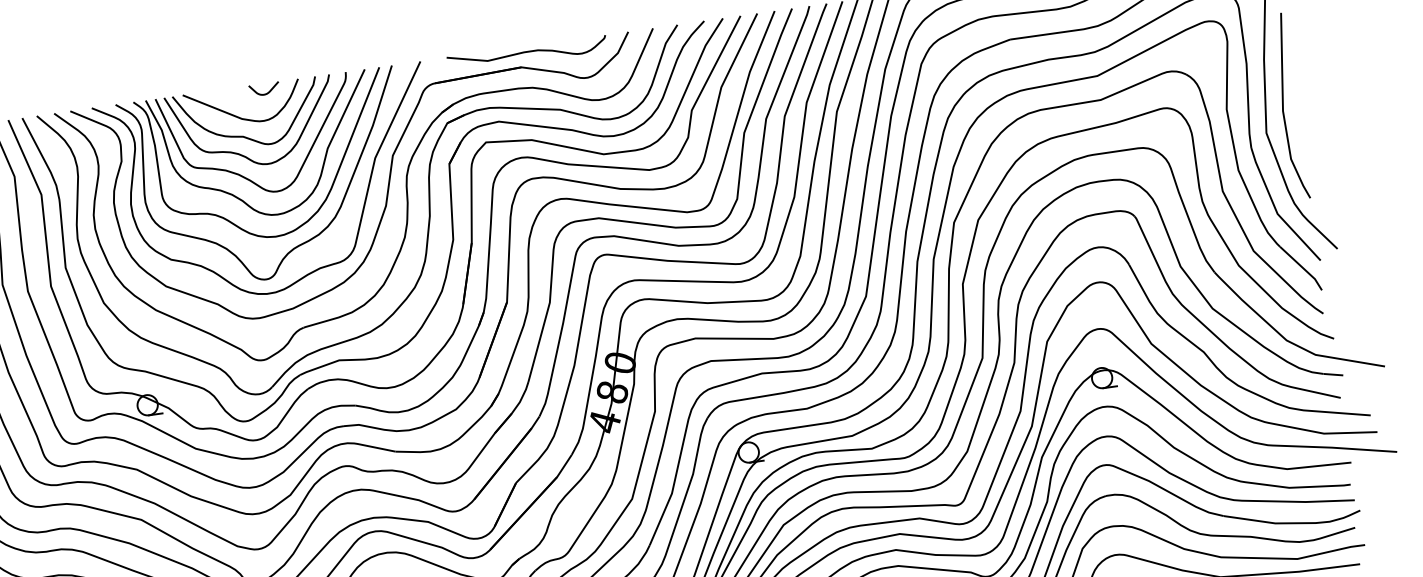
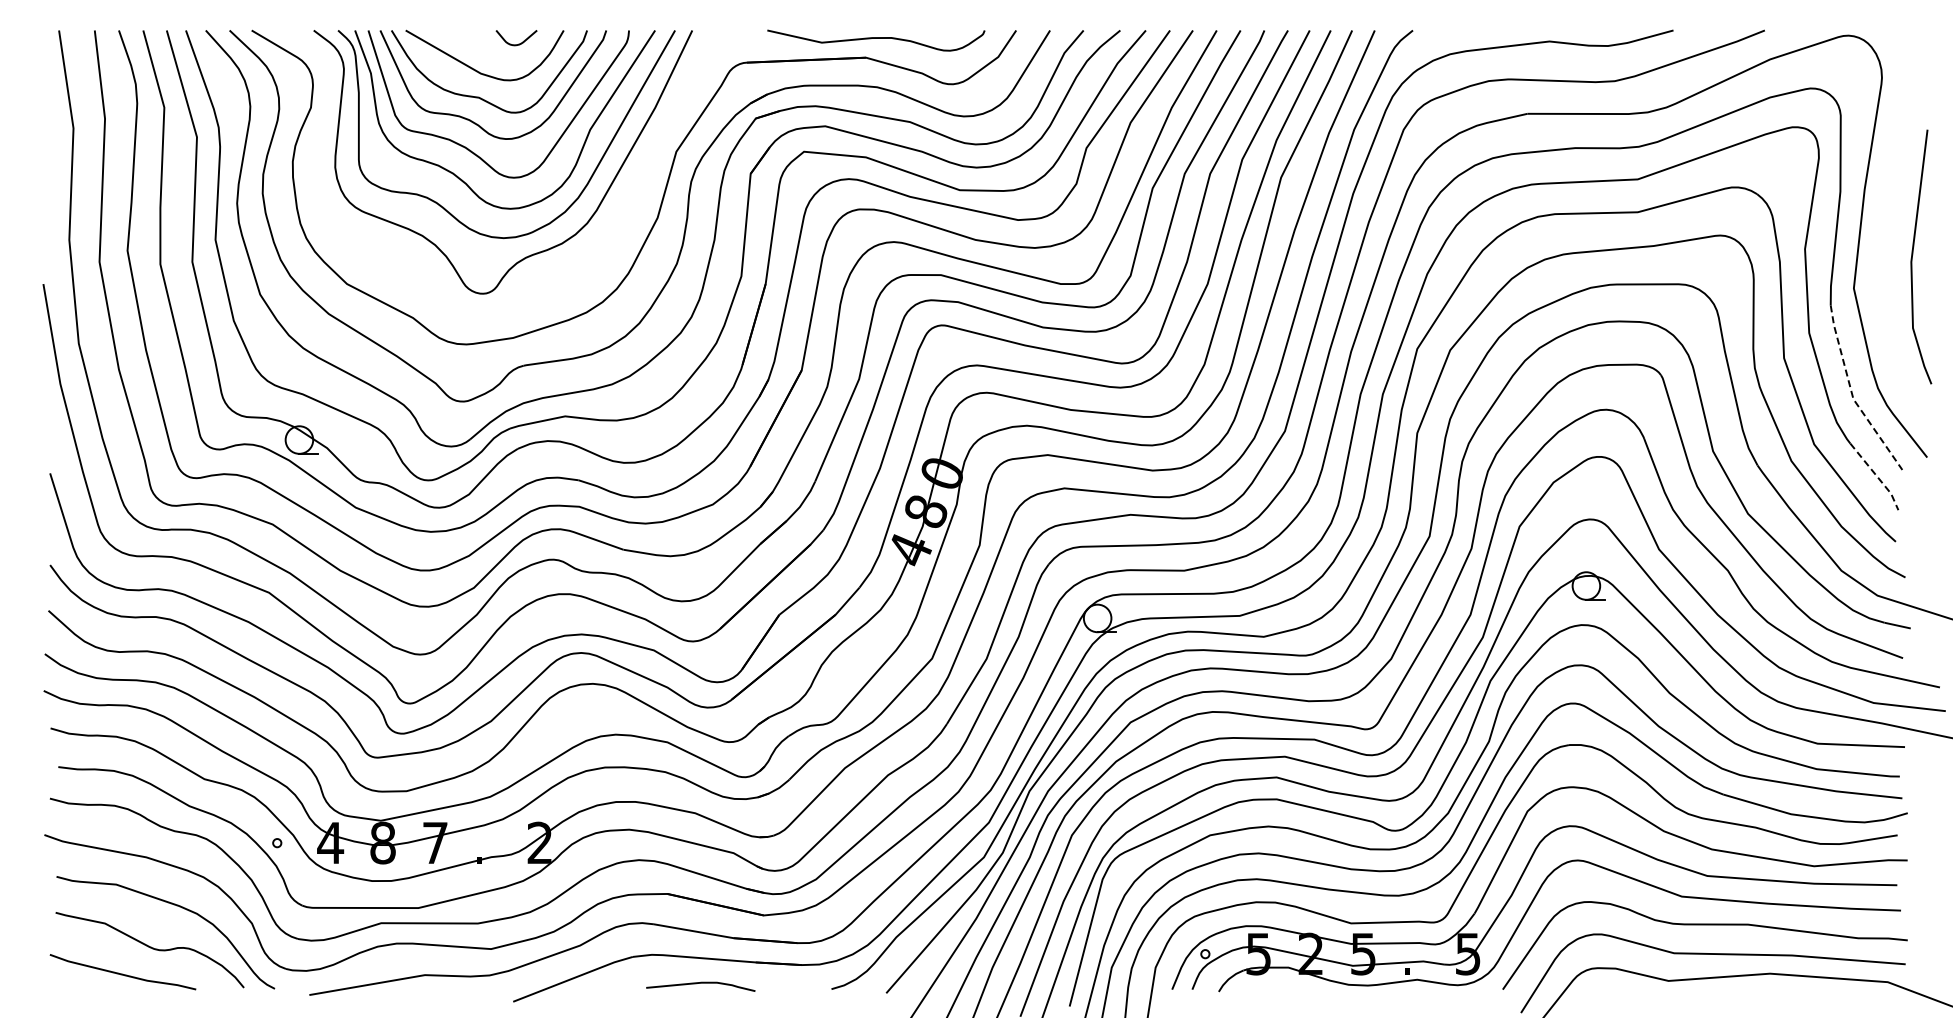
line: (1283, 105) -> (1913, 254), moved
line: (1276, 210) -> (1852, 394), solid -> dashed
line: (1302, 268) -> (1876, 476), solid -> dashed
curve: (312, 271) -> (546, 291), removed

